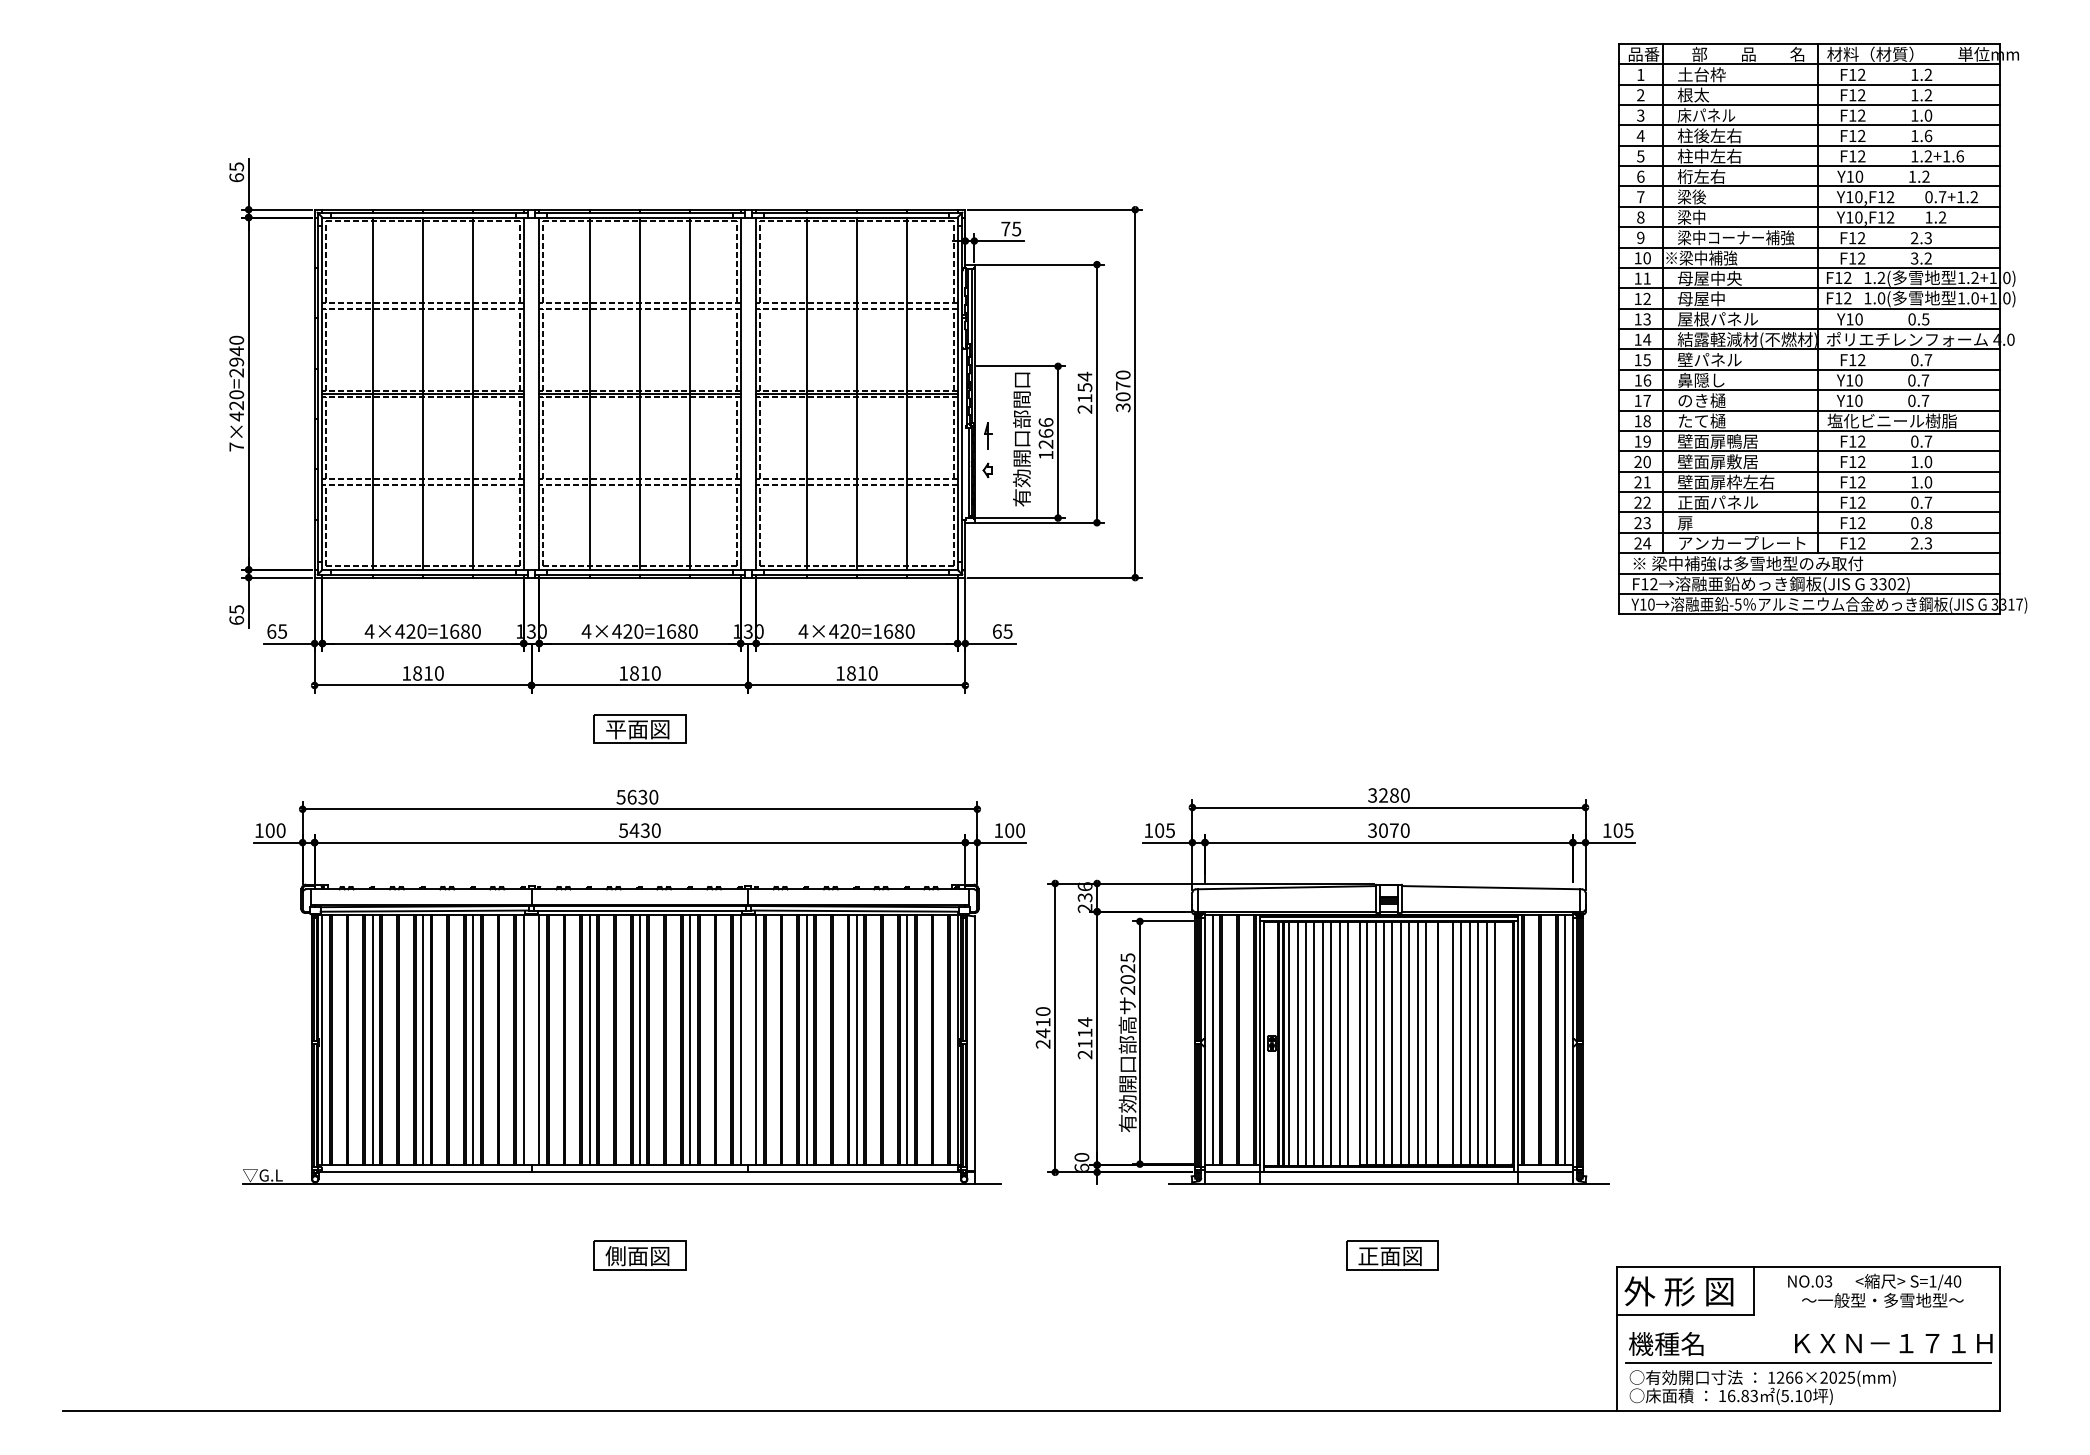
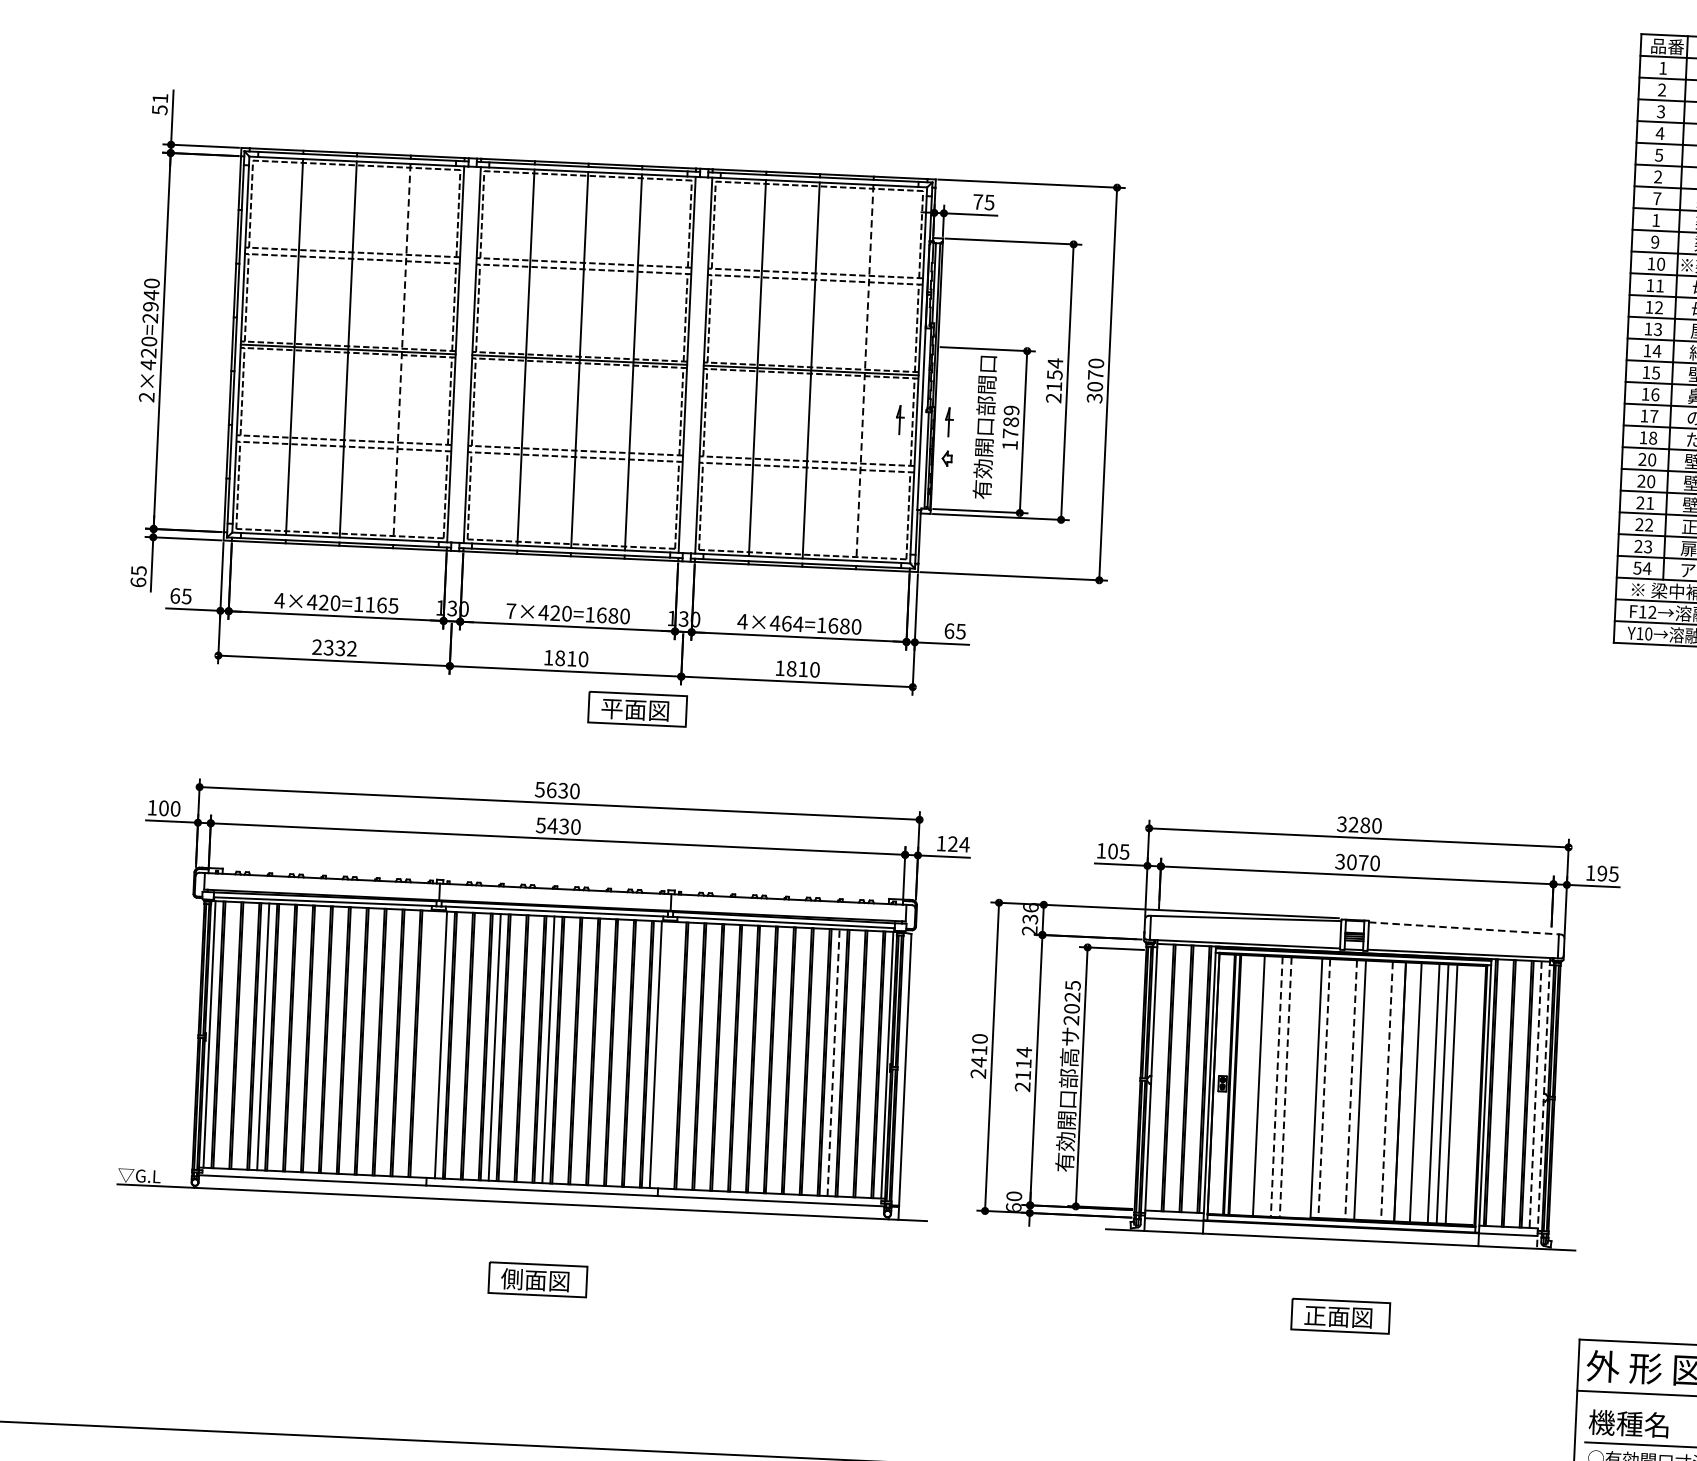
text: (236, 172) -> (159, 104), 65 -> 51
text: (1640, 176) -> (1657, 176), 6 -> 2
text: (1640, 217) -> (1655, 220), 8 -> 1
line: (473, 394) -> (402, 352), solid -> dashed
line: (907, 394) -> (865, 373), solid -> dashed
text: (1045, 433) -> (1010, 422), 1266 -> 1789
part: (942, 435) -> (900, 419), added
text: (1642, 441) -> (1647, 459), 19 -> 20
text: (236, 446) -> (146, 396), 7×420=2940 -> 2×420=2940
text: (1637, 543) -> (1636, 568), 24 -> 54
text: (465, 631) -> (382, 605), 4×420=1680 -> 4×420=1165
text: (586, 631) -> (511, 611), 4×420=1680 -> 7×420=1680
text: (850, 631) -> (792, 623), 4×420=1680 -> 4×464=1680
text: (422, 673) -> (334, 648), 1810 -> 2332
part: (639, 728) -> (637, 708), moved
text: (1015, 830) -> (959, 844), 100 -> 124
text: (1617, 830) -> (1601, 873), 105 -> 195
line: (1492, 887) -> (1465, 928), solid -> dashed
line: (423, 1040) -> (317, 1039), removed
line: (473, 1040) -> (370, 1042), removed
line: (523, 1040) -> (424, 1044), removed
line: (690, 1040) -> (602, 1052), removed
line: (756, 1040) -> (672, 1055), removed
line: (806, 1040) -> (726, 1058), removed
line: (856, 1040) -> (779, 1060), removed
line: (907, 1040) -> (833, 1063), solid -> dashed
line: (1212, 1040) -> (1159, 1077), removed
line: (1565, 1040) -> (1535, 1095), solid -> dashed
line: (1289, 1043) -> (1241, 1084), removed
line: (1297, 1043) -> (1249, 1085), removed
line: (1314, 1043) -> (1268, 1086), removed
line: (1322, 1043) -> (1276, 1086), solid -> dashed
line: (1331, 1043) -> (1286, 1086), solid -> dashed
line: (1339, 1043) -> (1294, 1087), removed
line: (1347, 1043) -> (1303, 1087), removed
line: (1367, 1043) -> (1324, 1088), solid -> dashed
line: (1375, 1043) -> (1333, 1089), removed
line: (1384, 1043) -> (1342, 1089), removed
line: (1392, 1043) -> (1351, 1089), solid -> dashed
line: (1409, 1043) -> (1369, 1090), removed
line: (1417, 1043) -> (1377, 1091), removed
line: (1425, 1043) -> (1386, 1091), solid -> dashed
line: (1461, 1043) -> (1424, 1093), removed
line: (1494, 1043) -> (1460, 1094), removed
line: (1572, 1048) -> (1543, 1103), solid -> dashed

